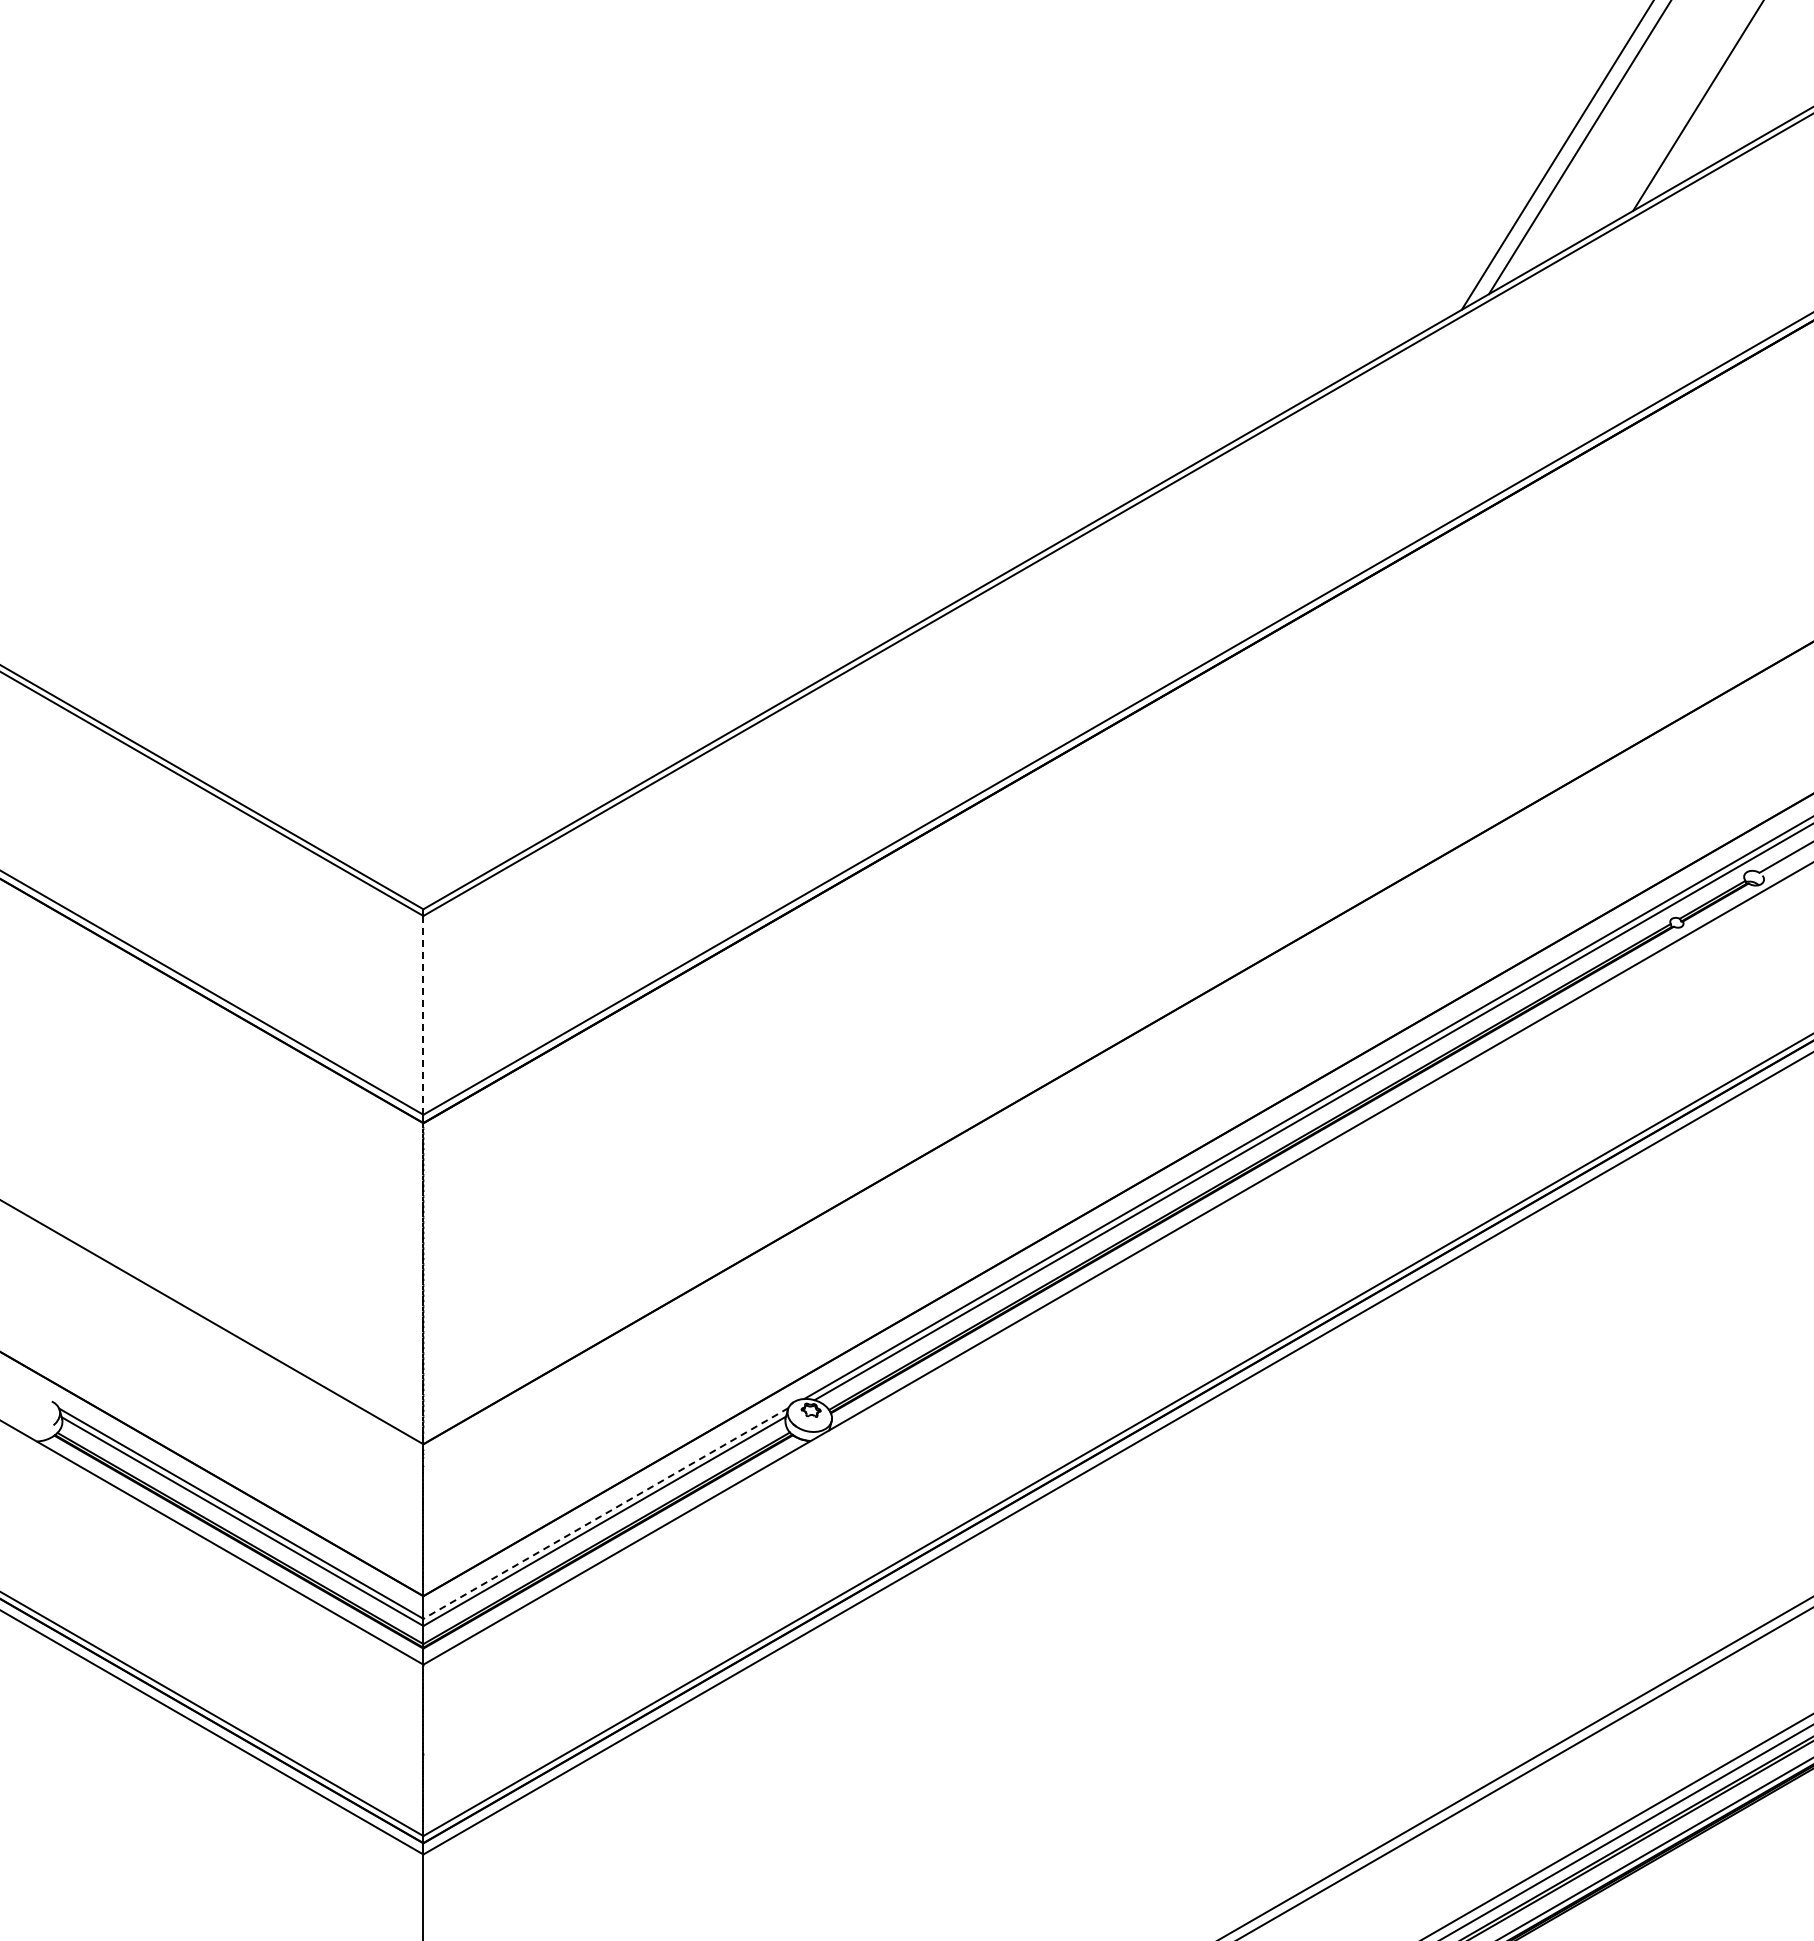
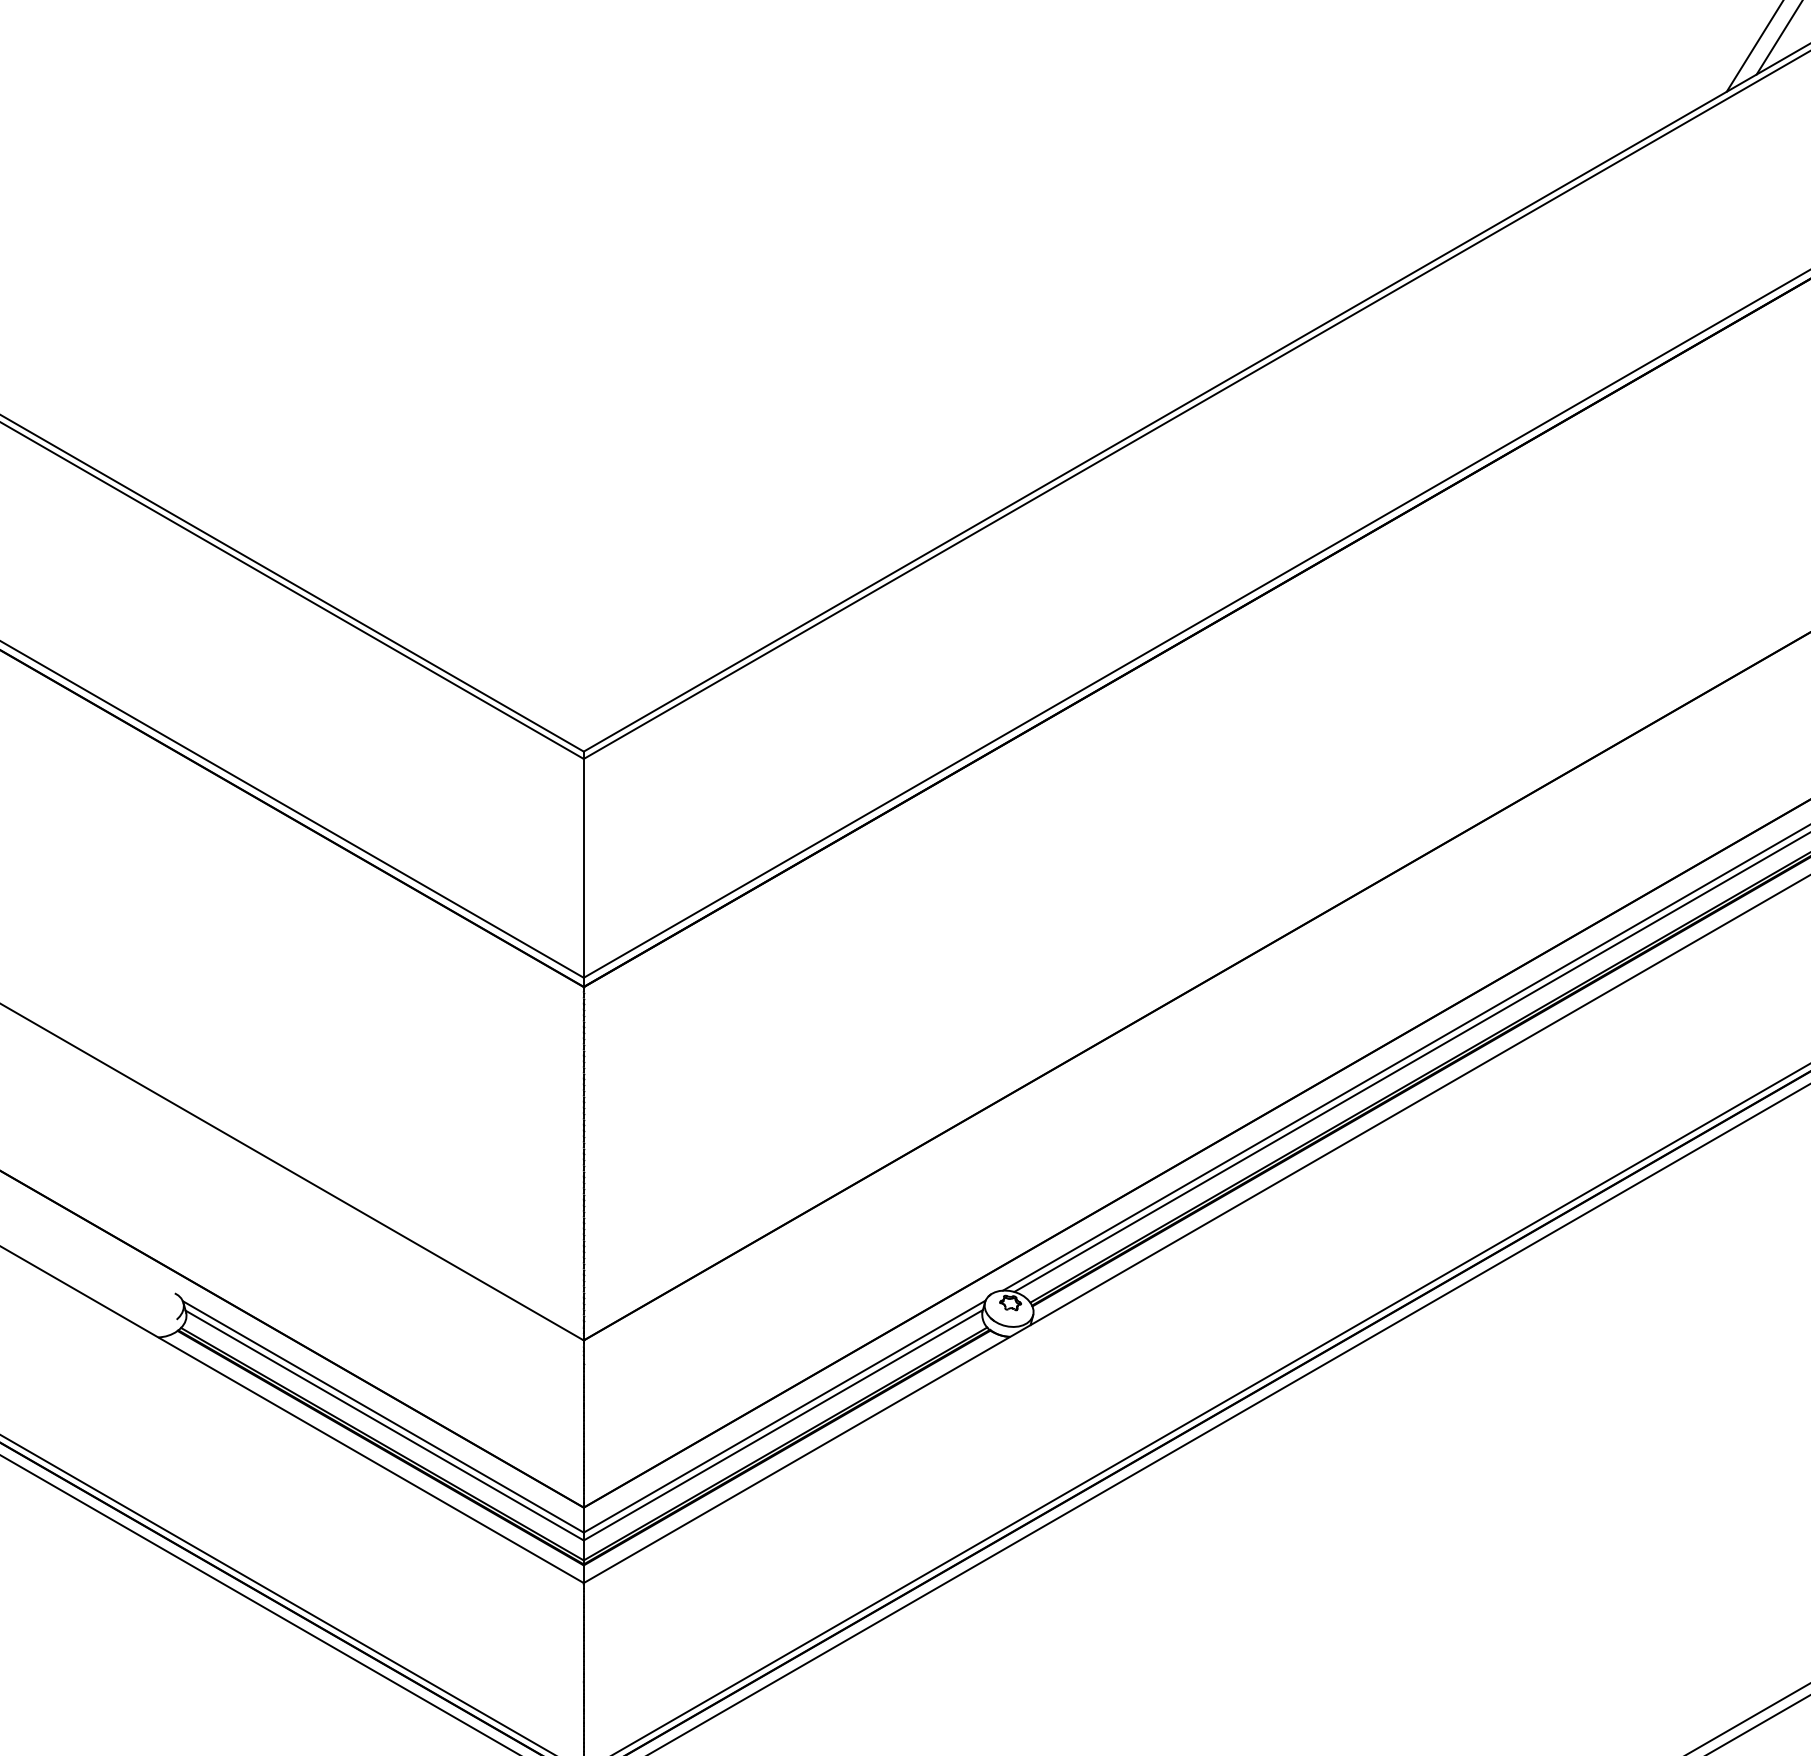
line: (423, 1015) -> (583, 868), dashed -> solid
line: (605, 1513) -> (784, 1416), dashed -> solid

